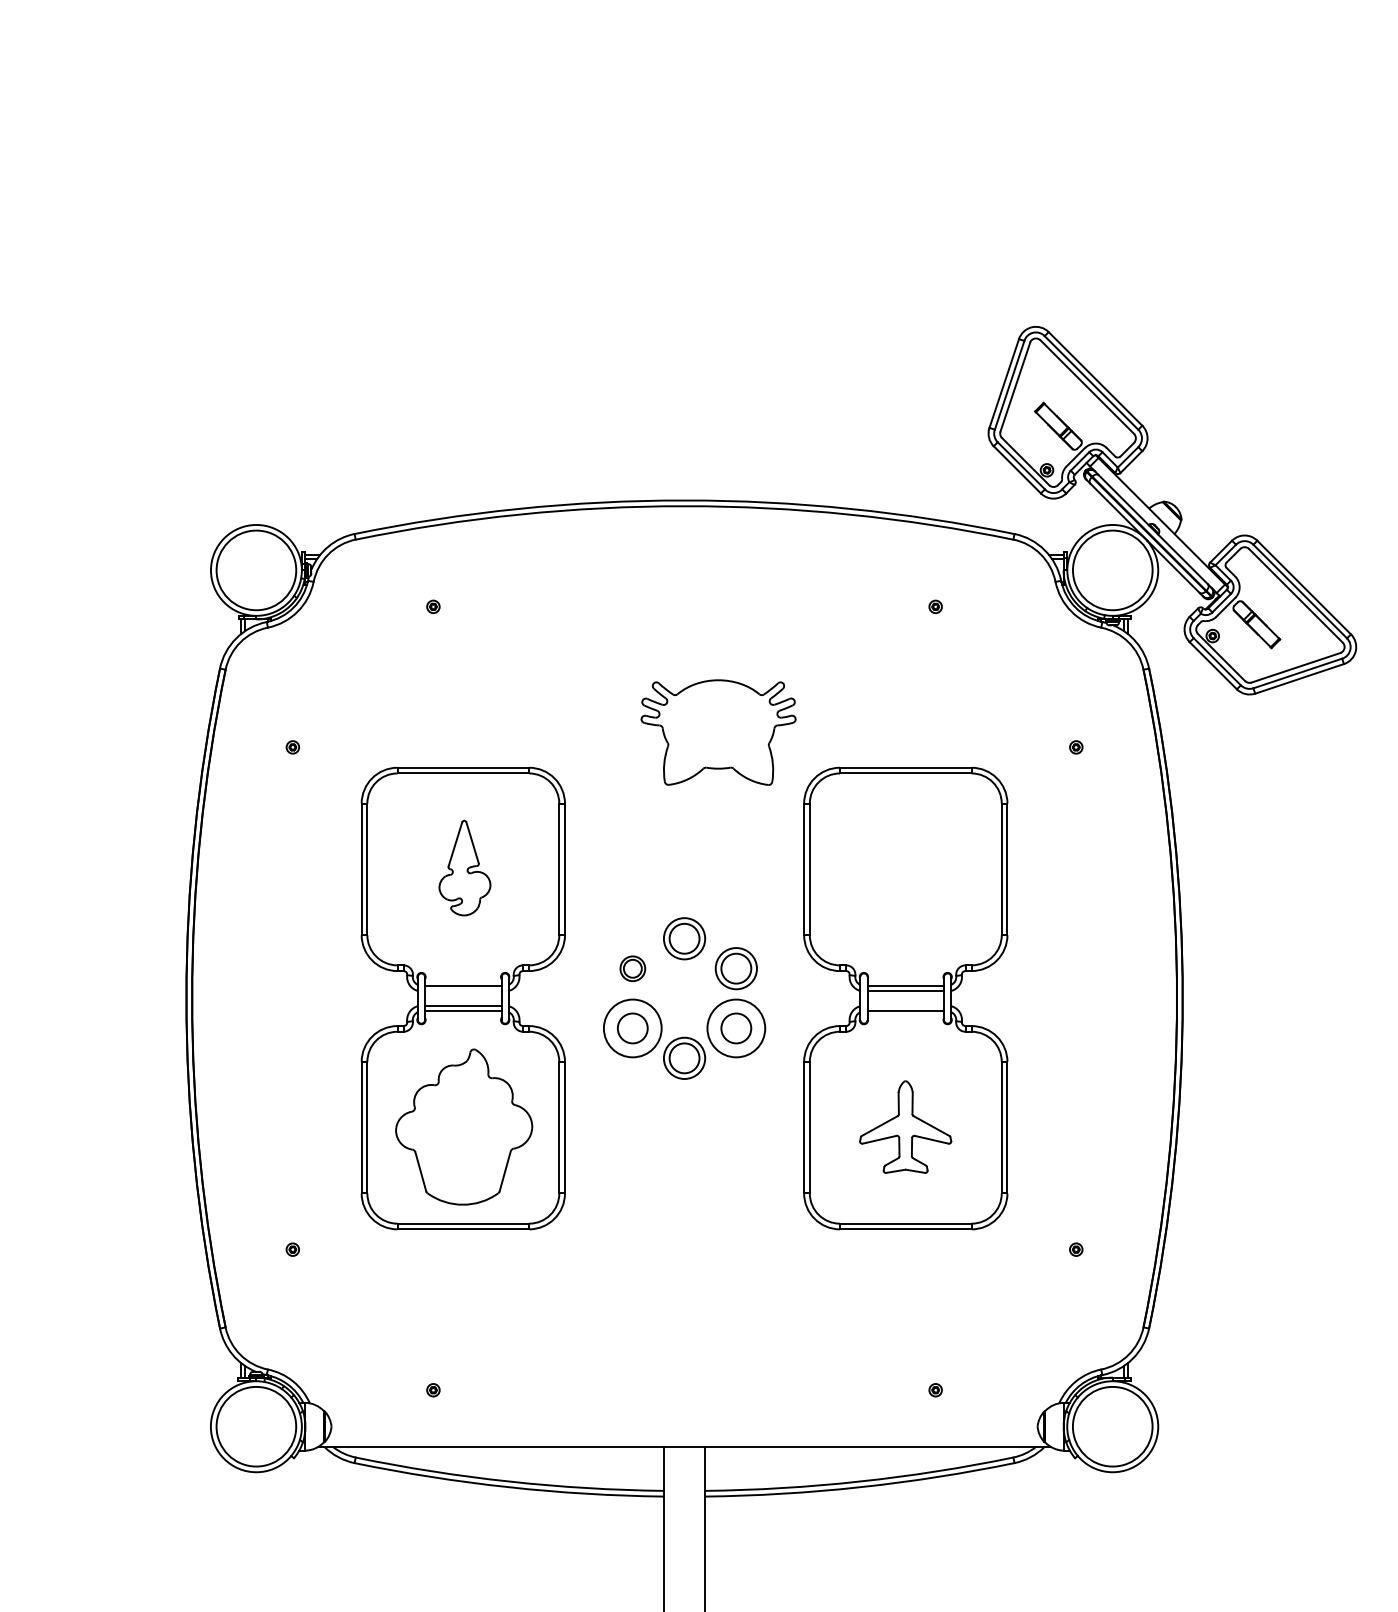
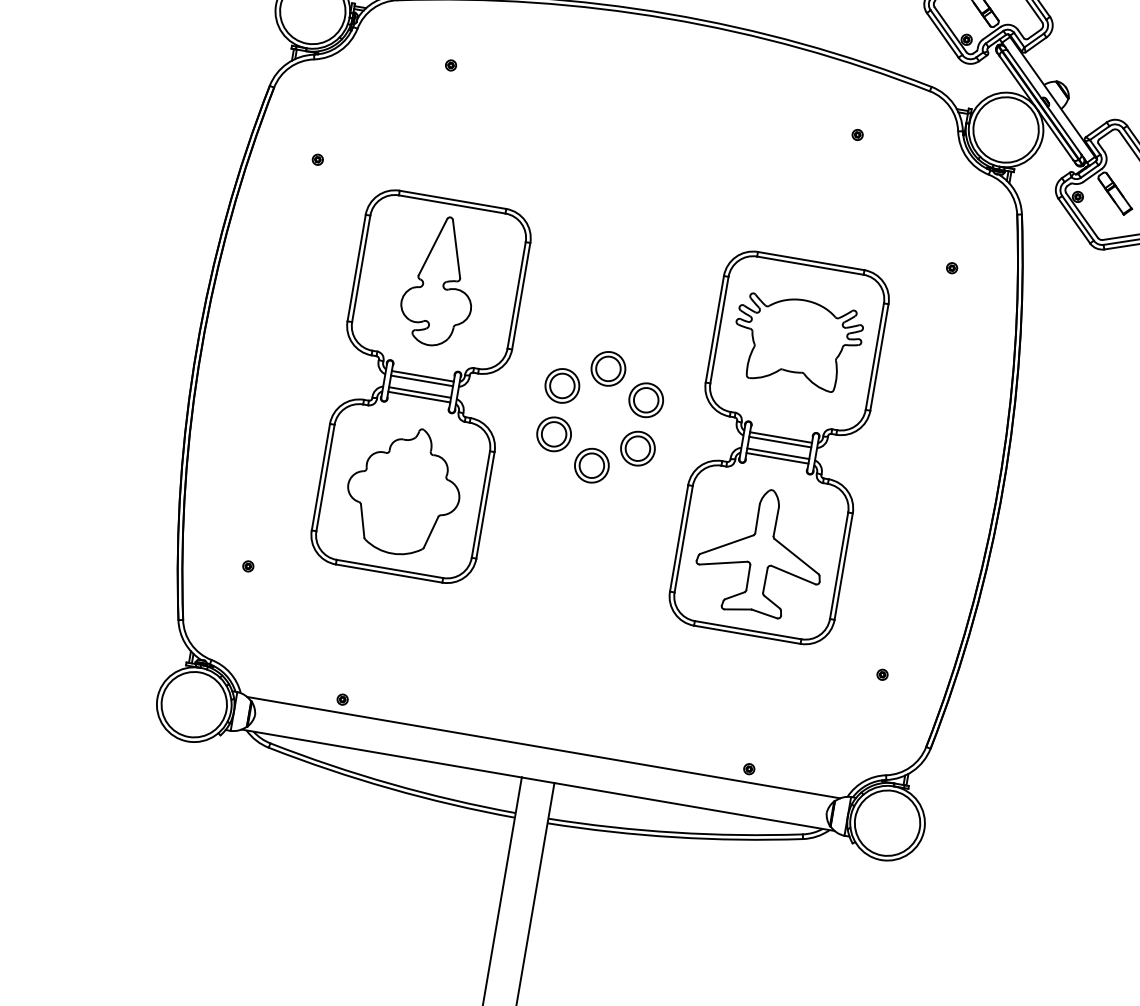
part: (718, 732) -> (797, 342), moved
part: (464, 867) -> (440, 280), size x1.67
part: (632, 968) -> (562, 385), size x1.67
line: (463, 991) -> (422, 381), added
line: (905, 1005) -> (778, 453), added
circle: (632, 1028) -> (553, 434), size x0.71
circle: (735, 1028) -> (637, 448), size x0.71
part: (905, 1126) -> (761, 551), size x1.67
line: (684, 1406) -> (543, 747), added

